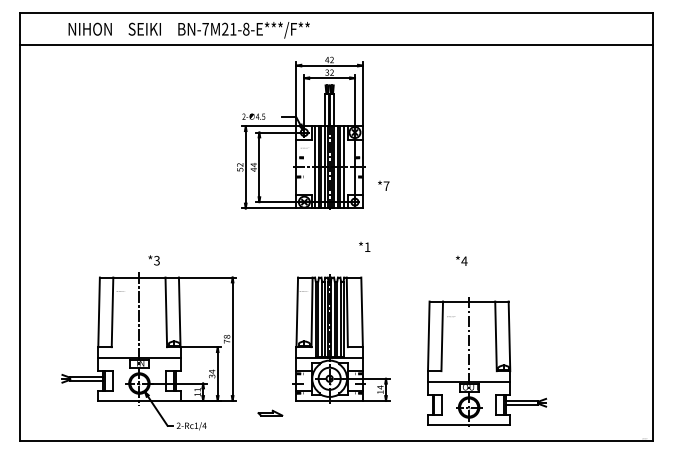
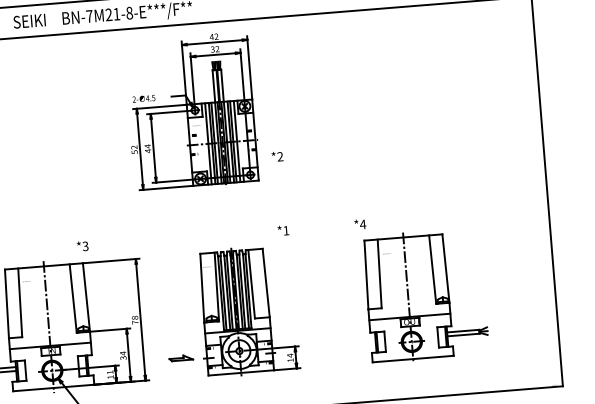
text: (386, 185) -> (280, 156), *7 -> *2
text: (364, 246) -> (283, 230), moved
text: (153, 260) -> (82, 246), moved
part: (487, 361) -> (426, 295), moved
part: (270, 412) -> (181, 357), moved

